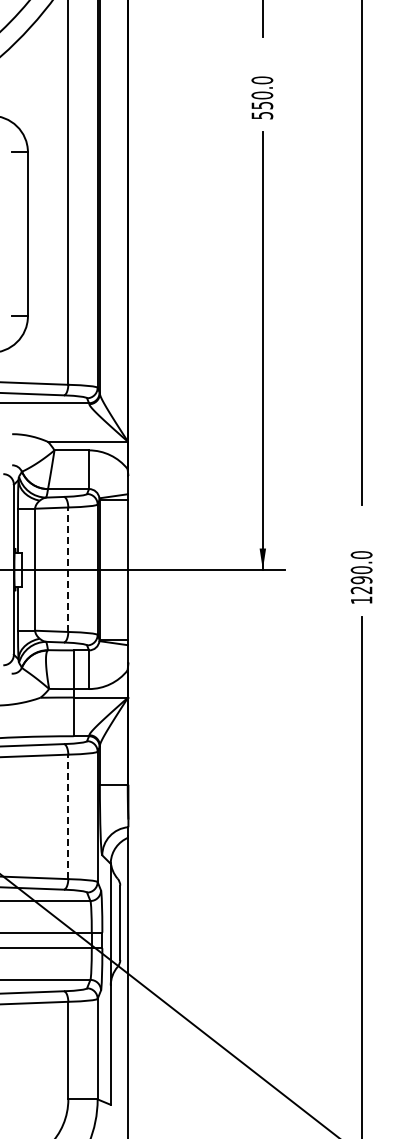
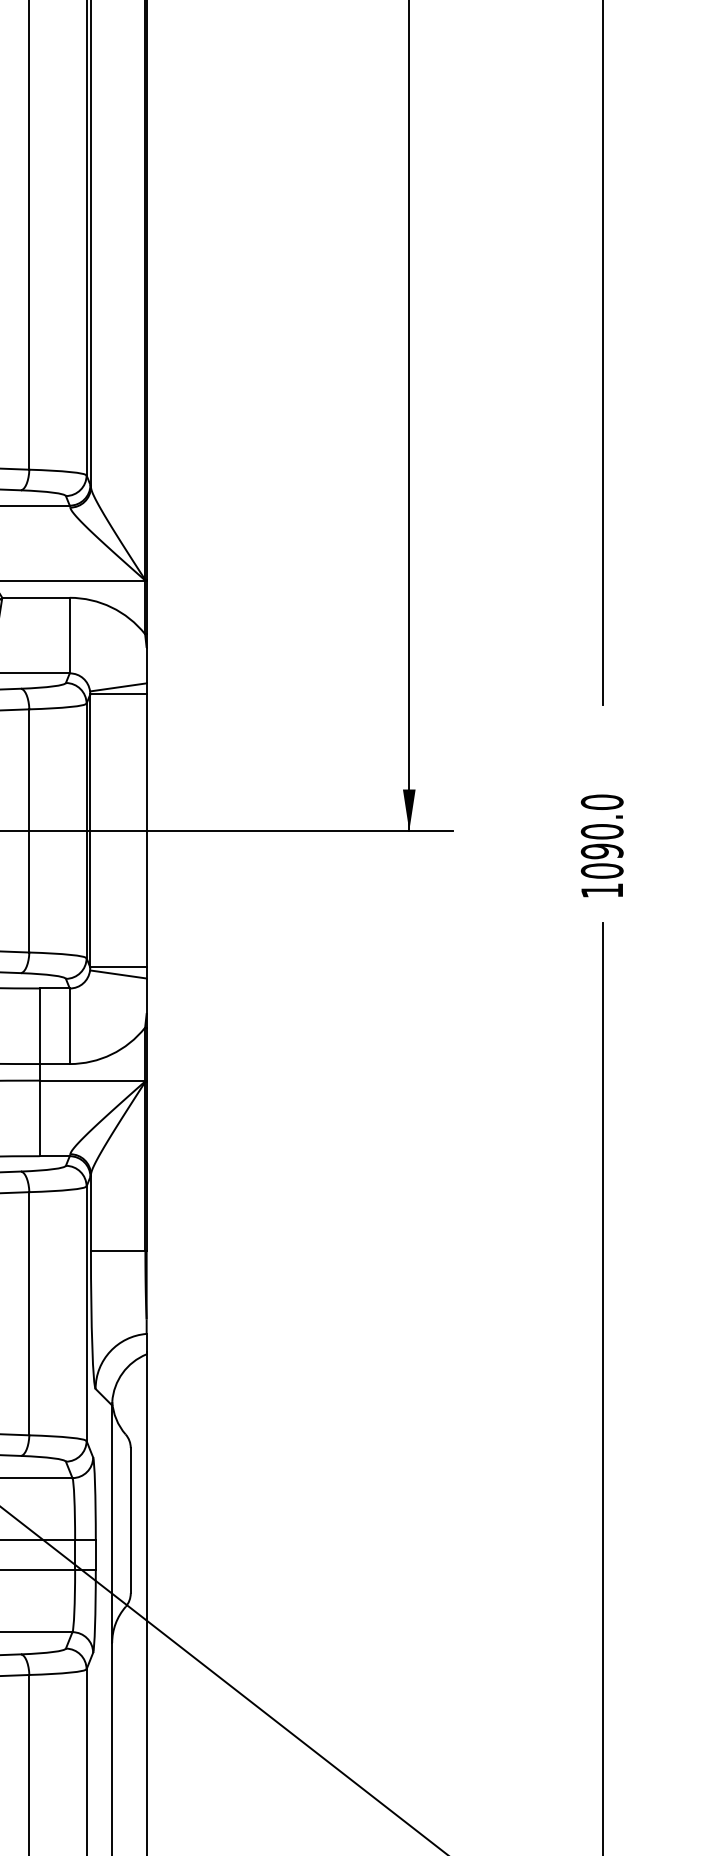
line: (68, 569) -> (29, 830), dashed -> solid
text: (361, 590) -> (601, 871), 1290.0 -> 1090.0
line: (68, 816) -> (29, 1312), dashed -> solid

